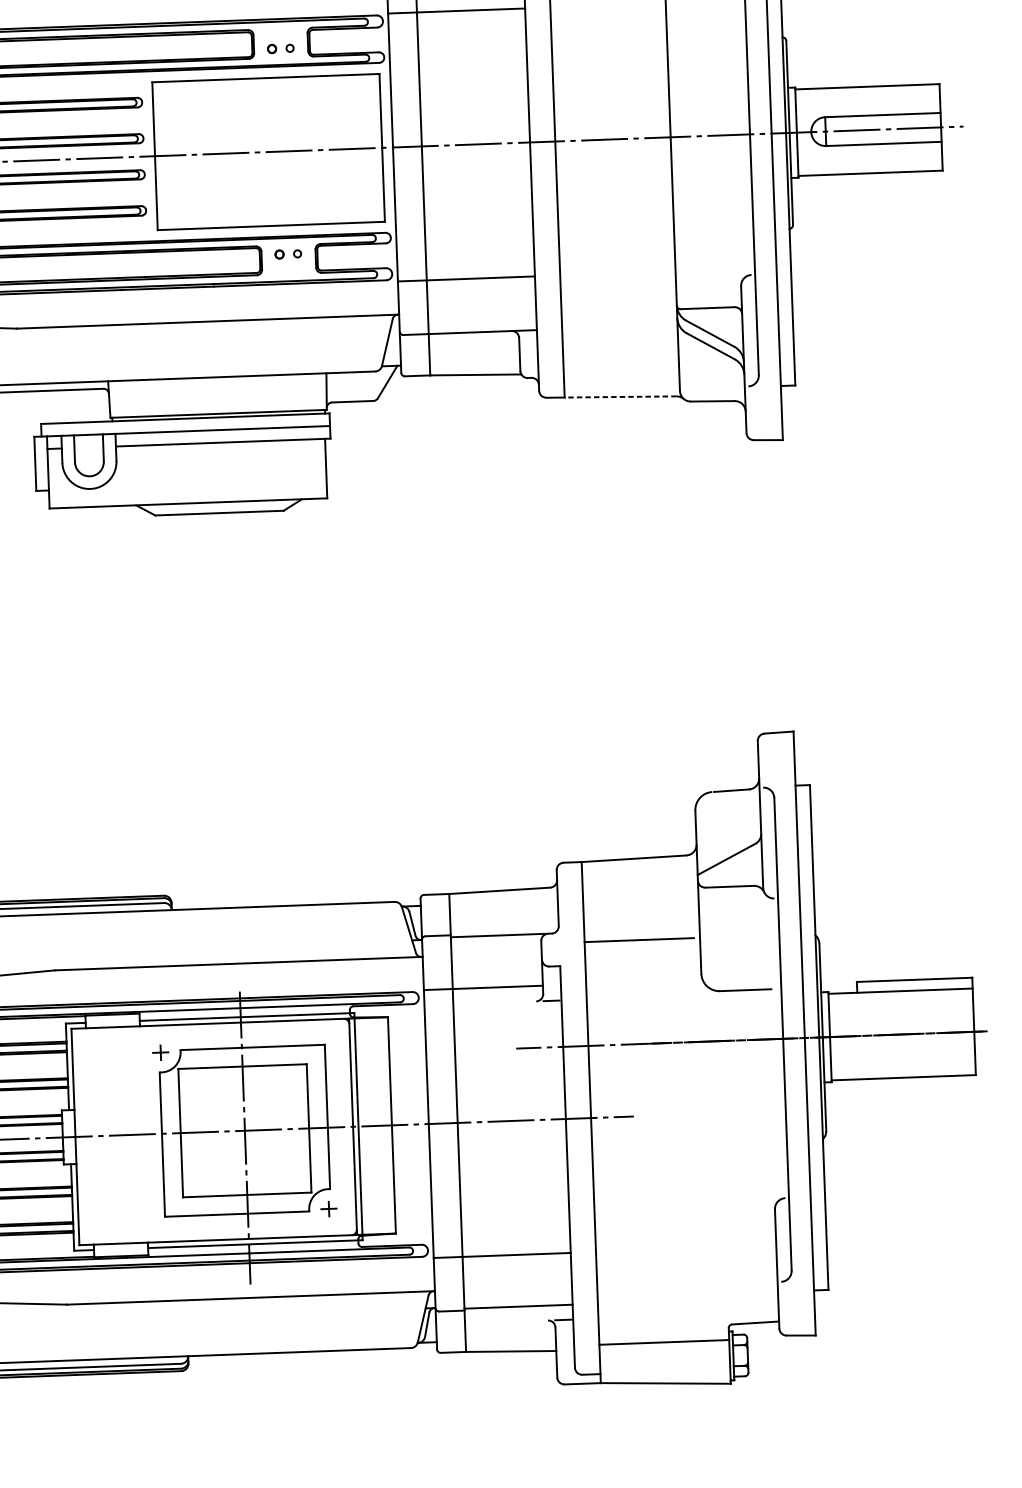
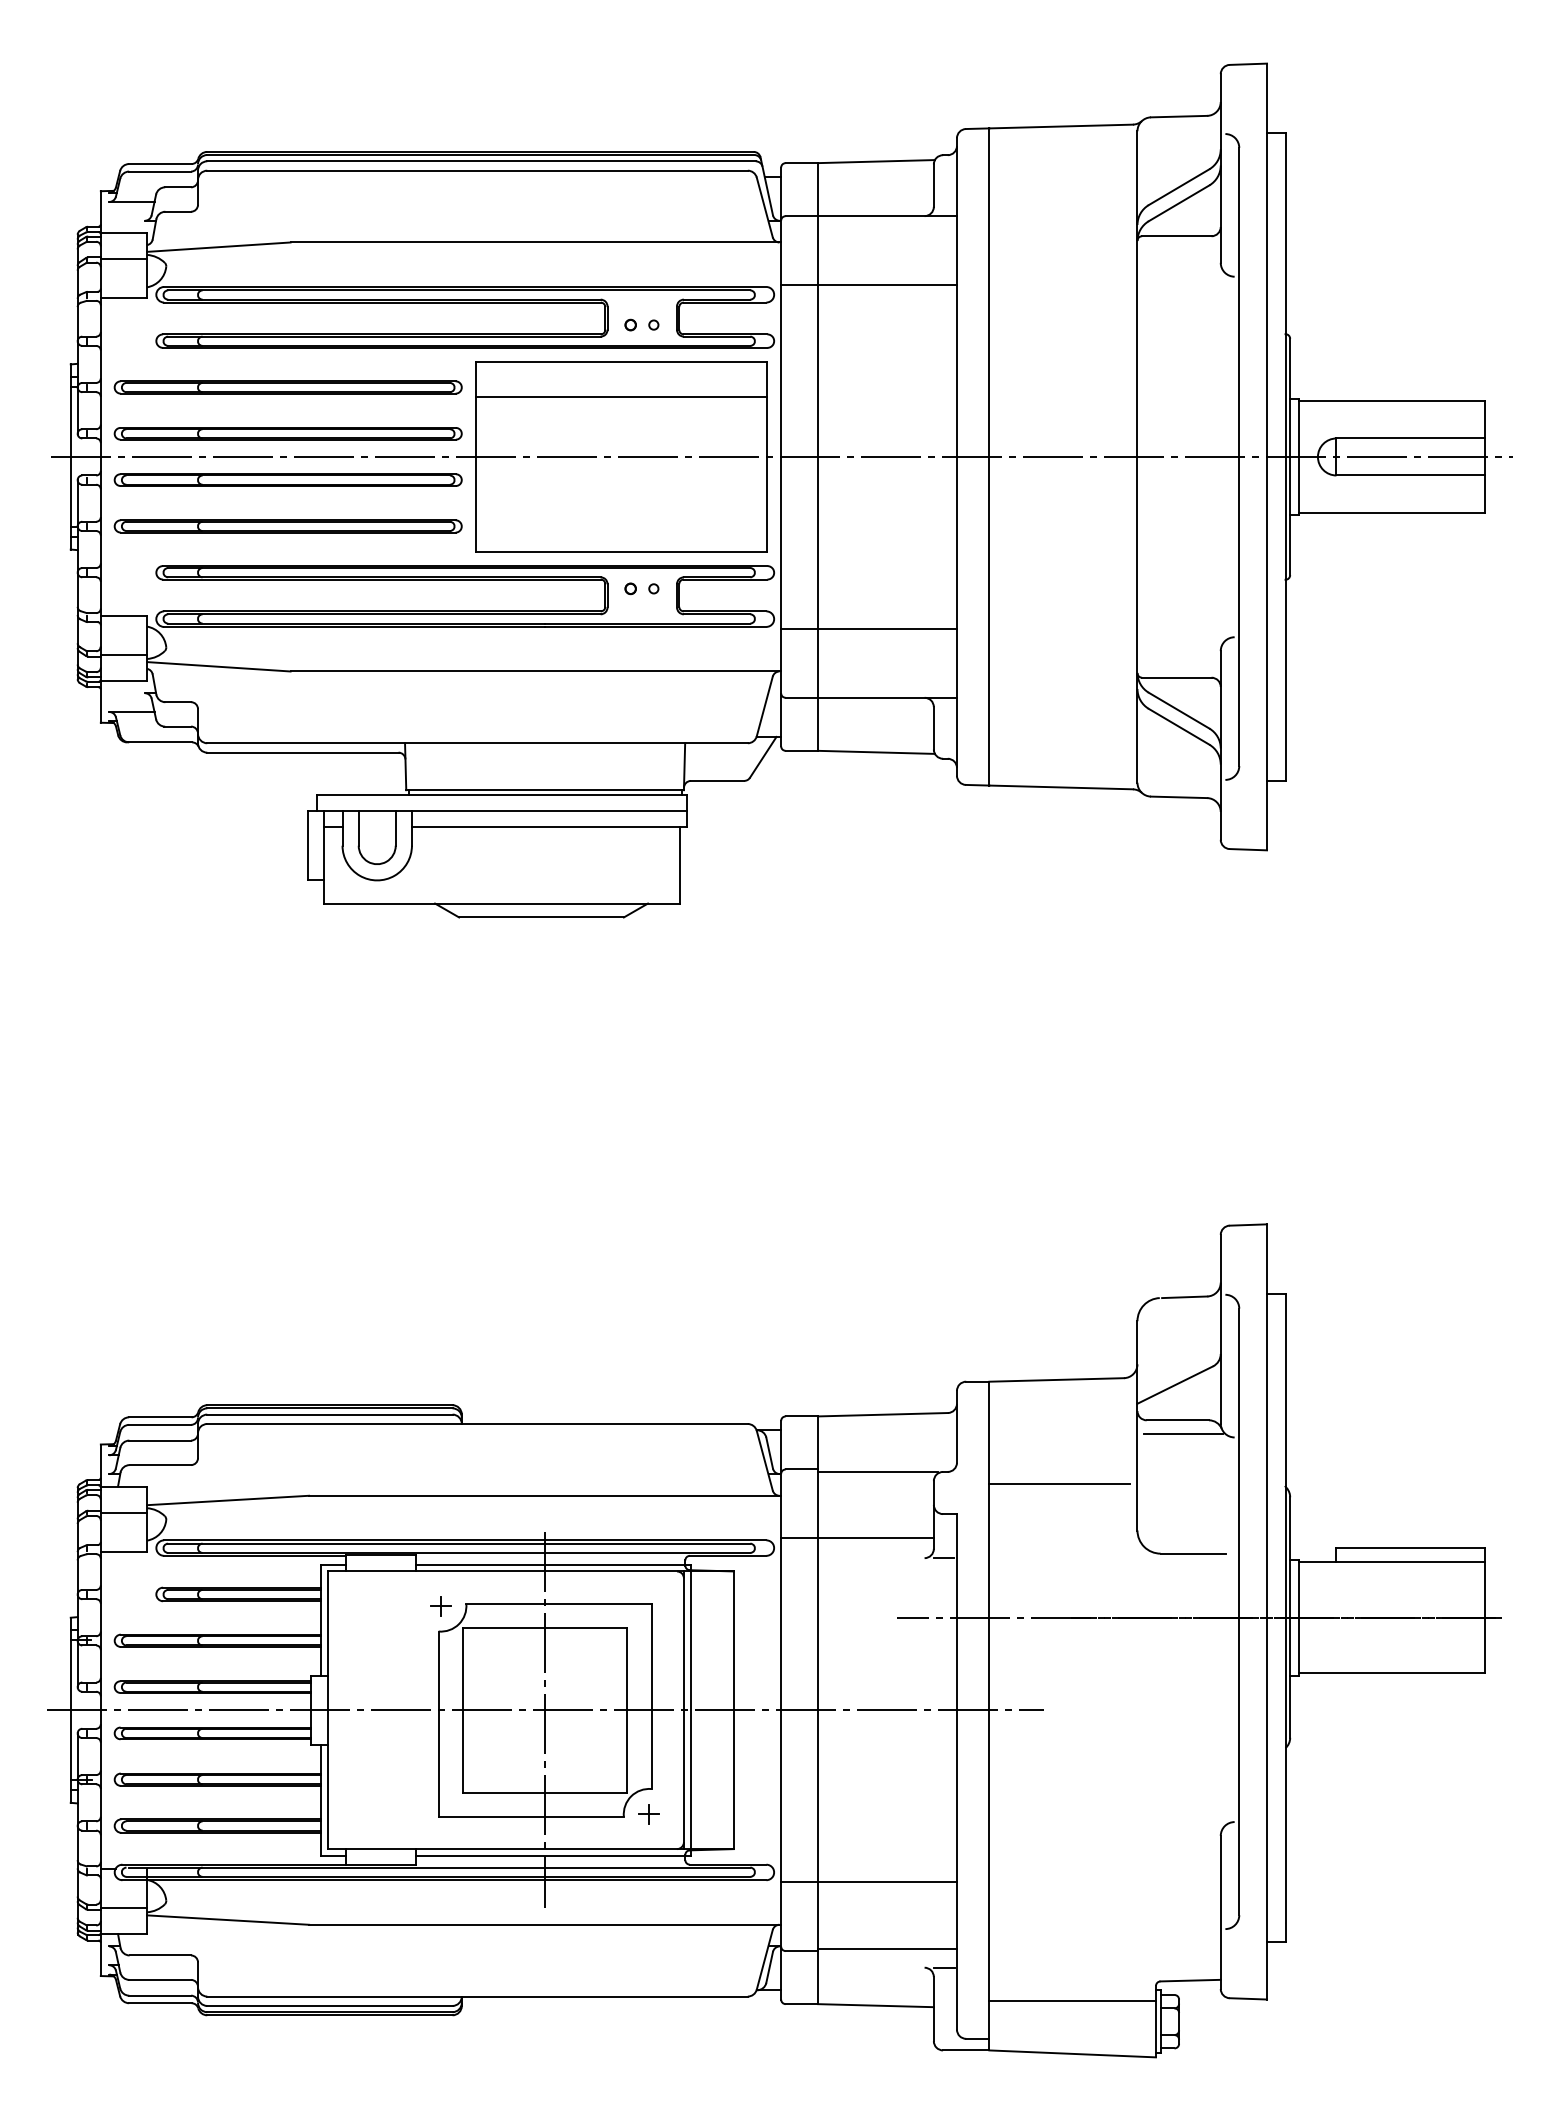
line: (266, 104) -> (621, 396), added
line: (620, 397) -> (1061, 787), dashed -> solid
line: (734, 896) -> (1183, 1433), added

